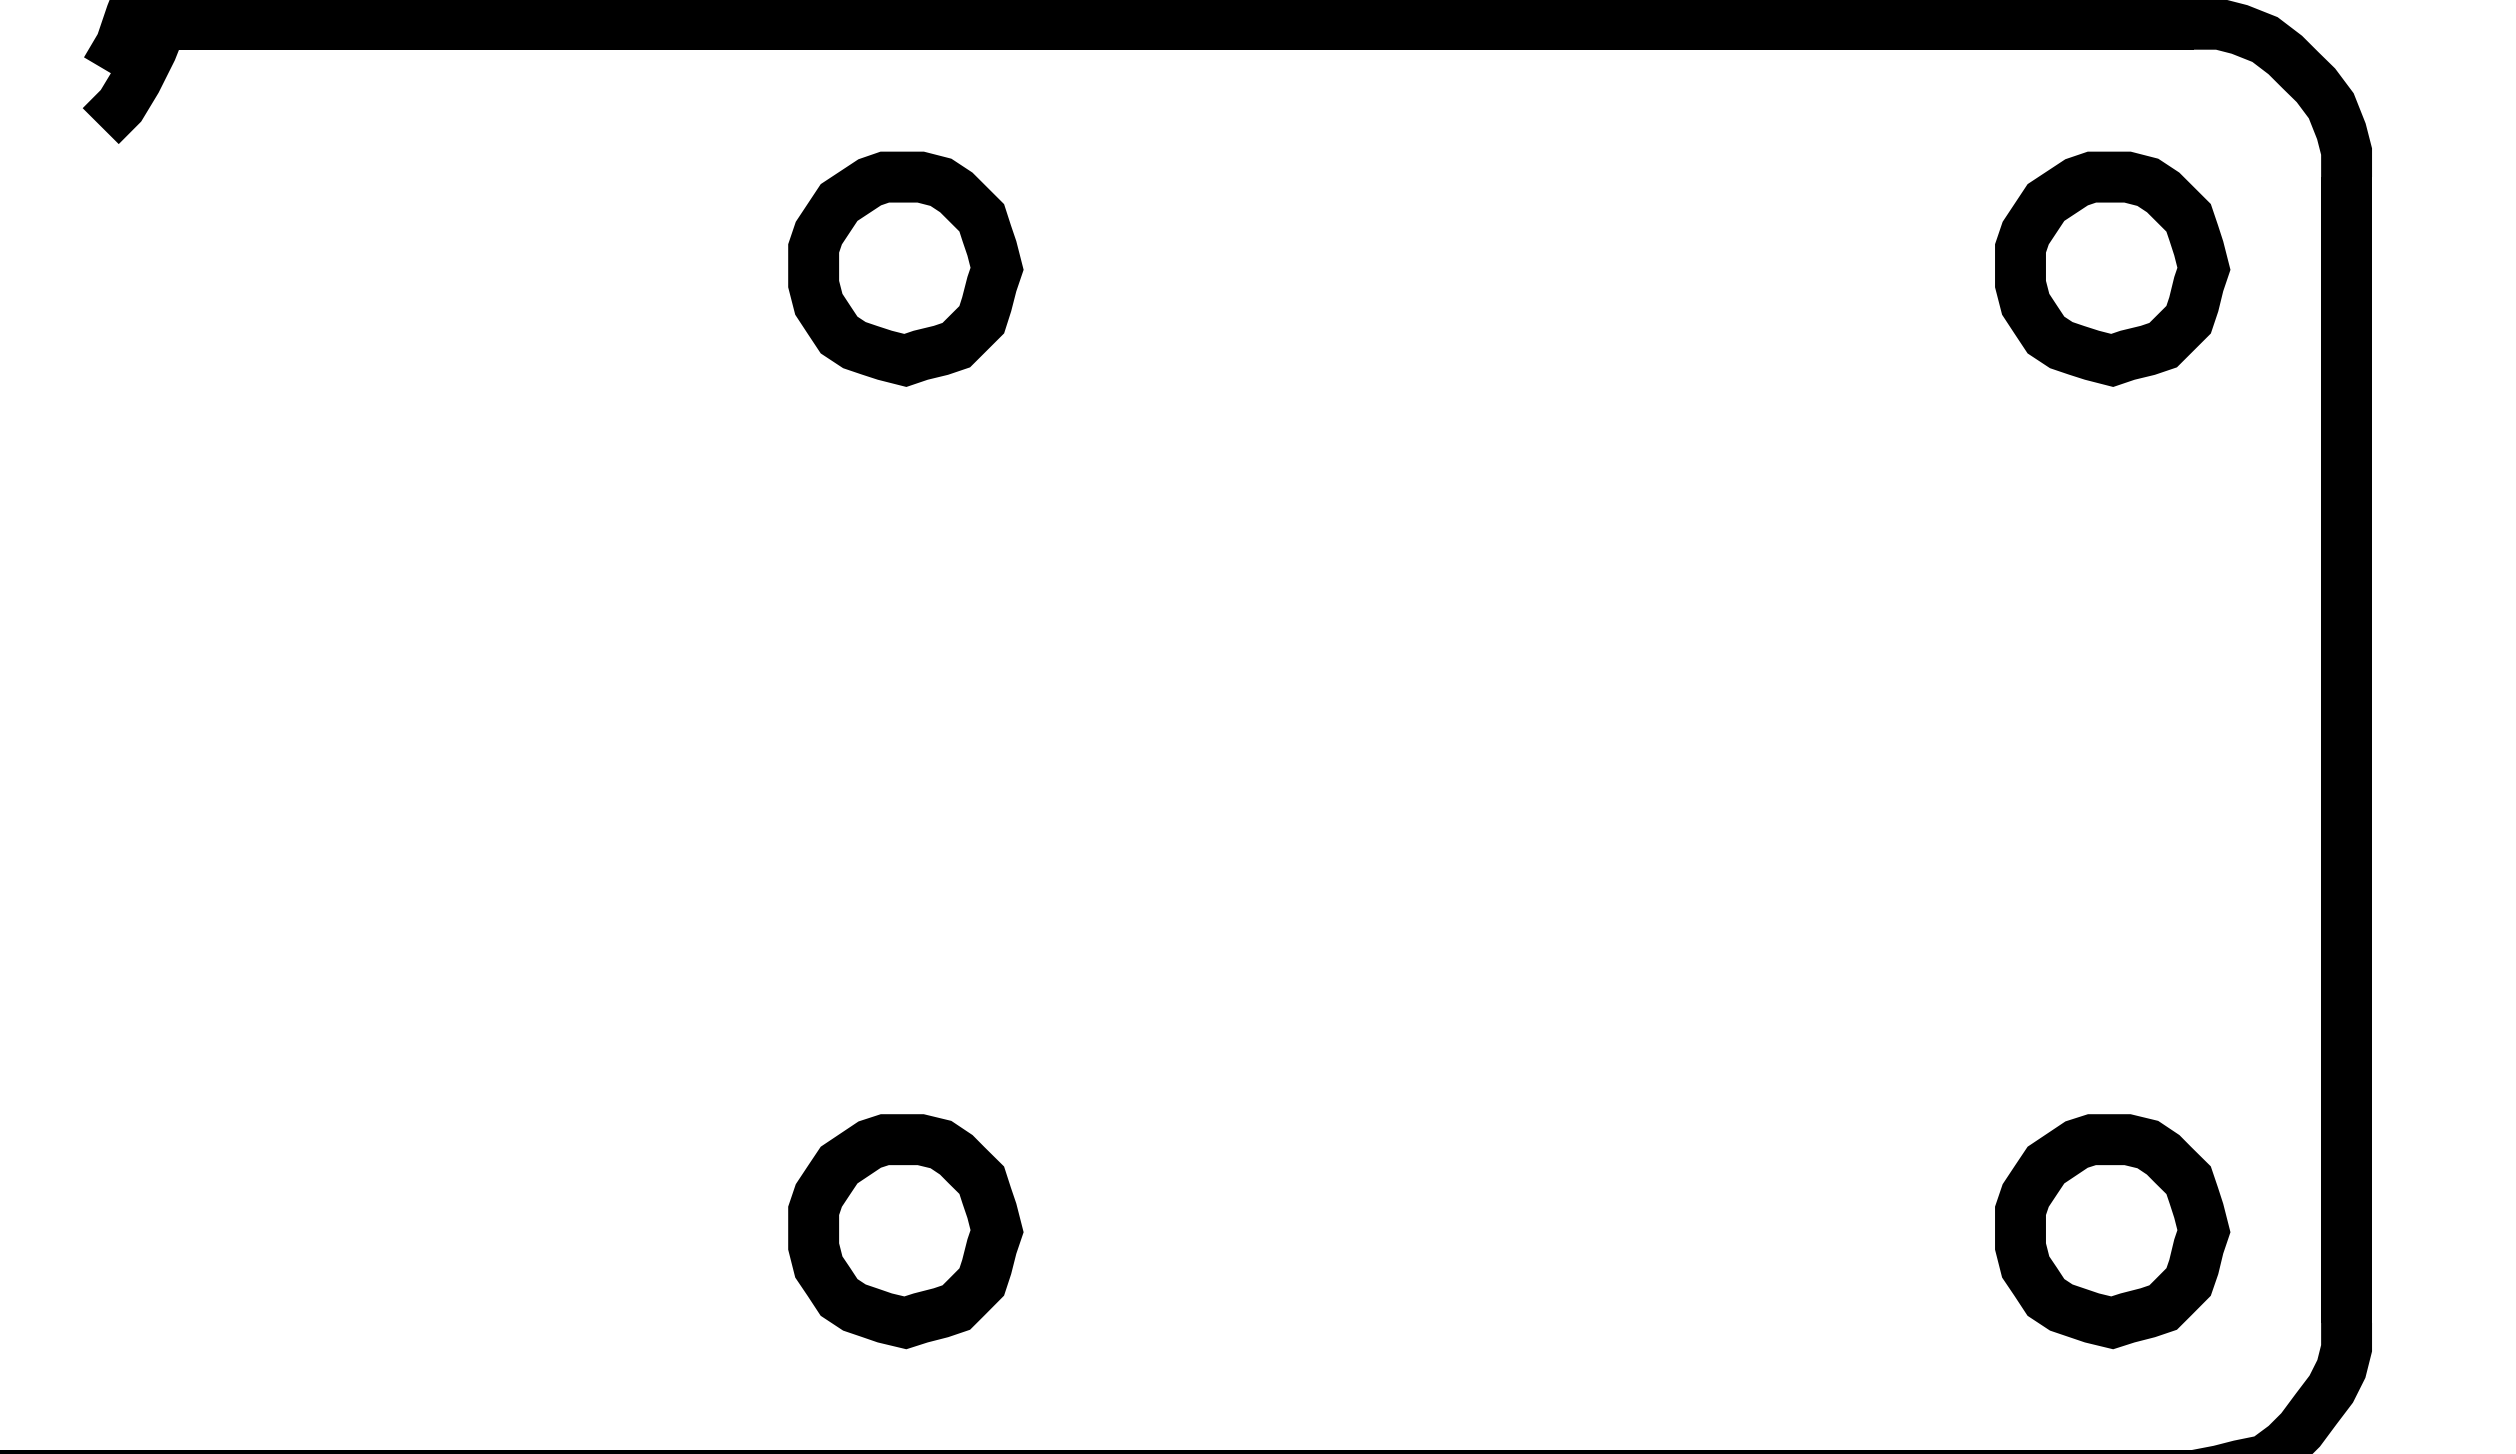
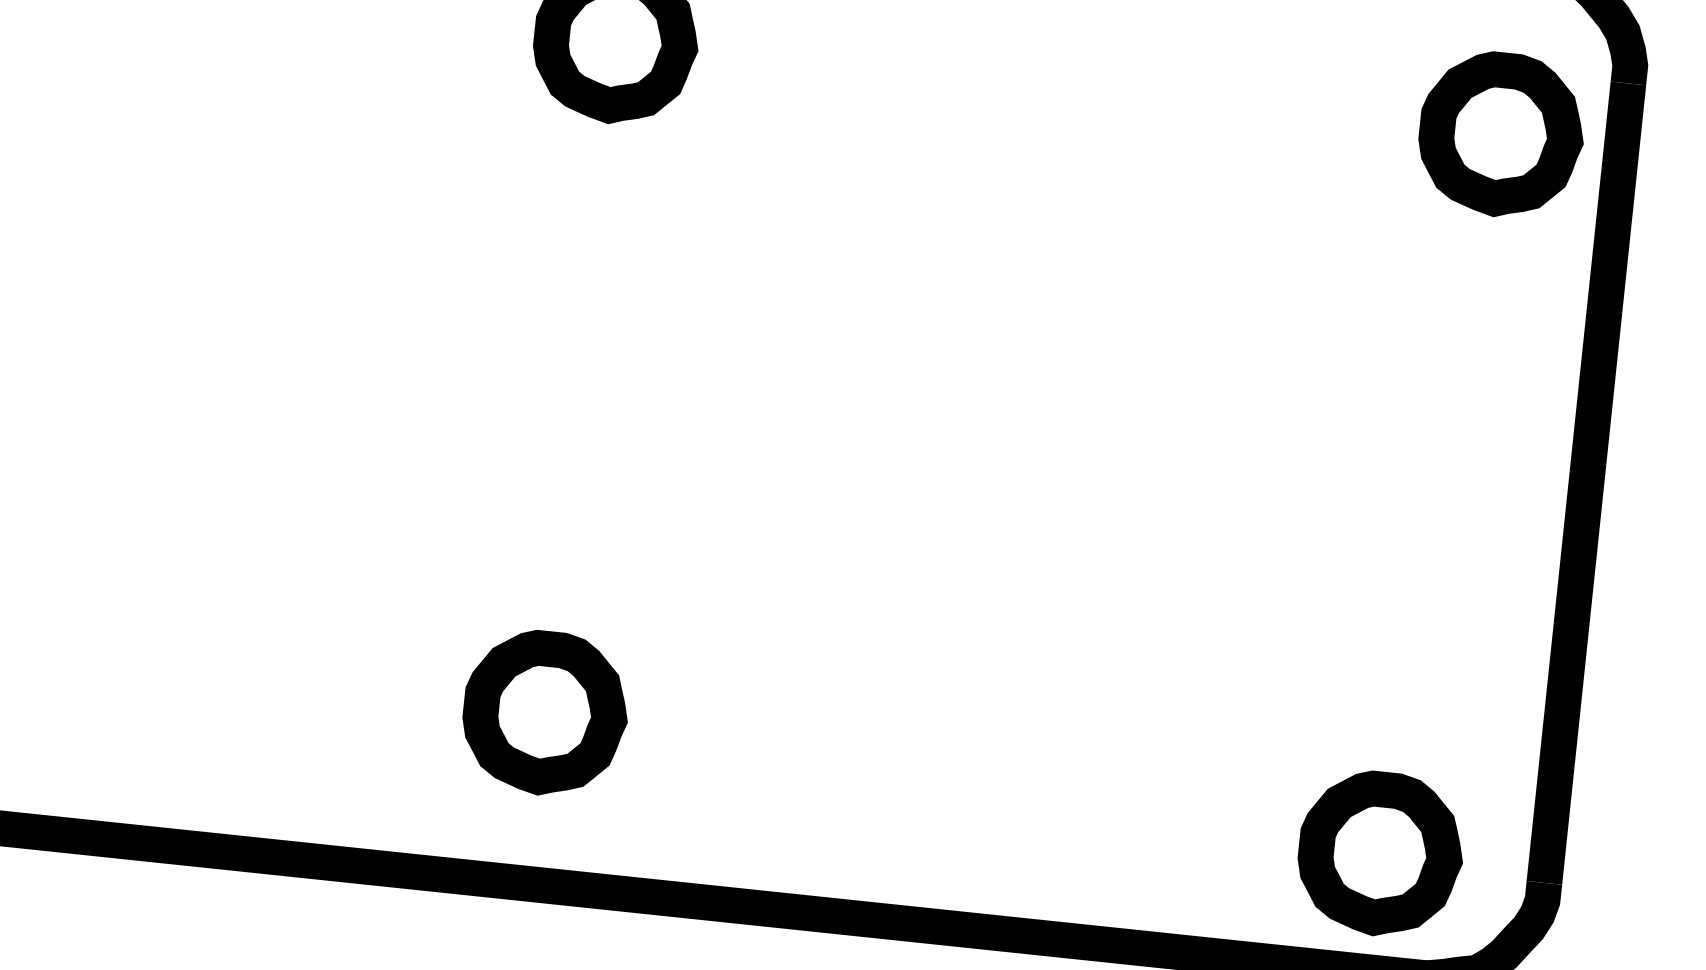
part: (2112, 268) -> (1501, 134), moved
part: (2112, 1231) -> (1380, 854), moved

